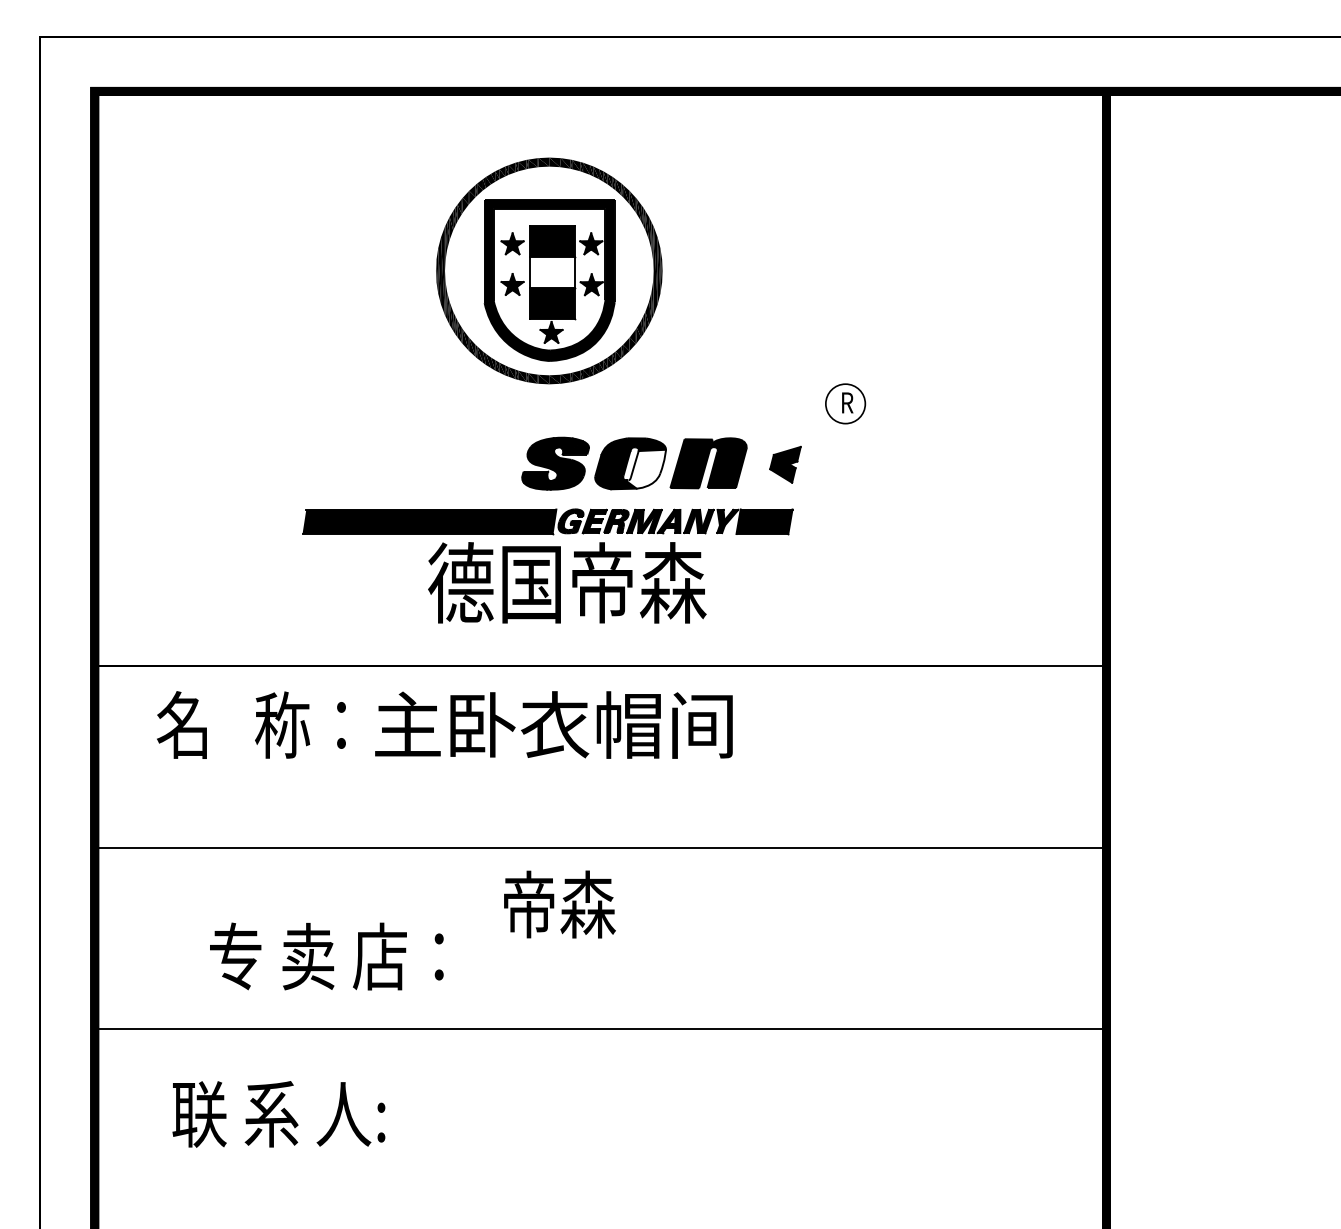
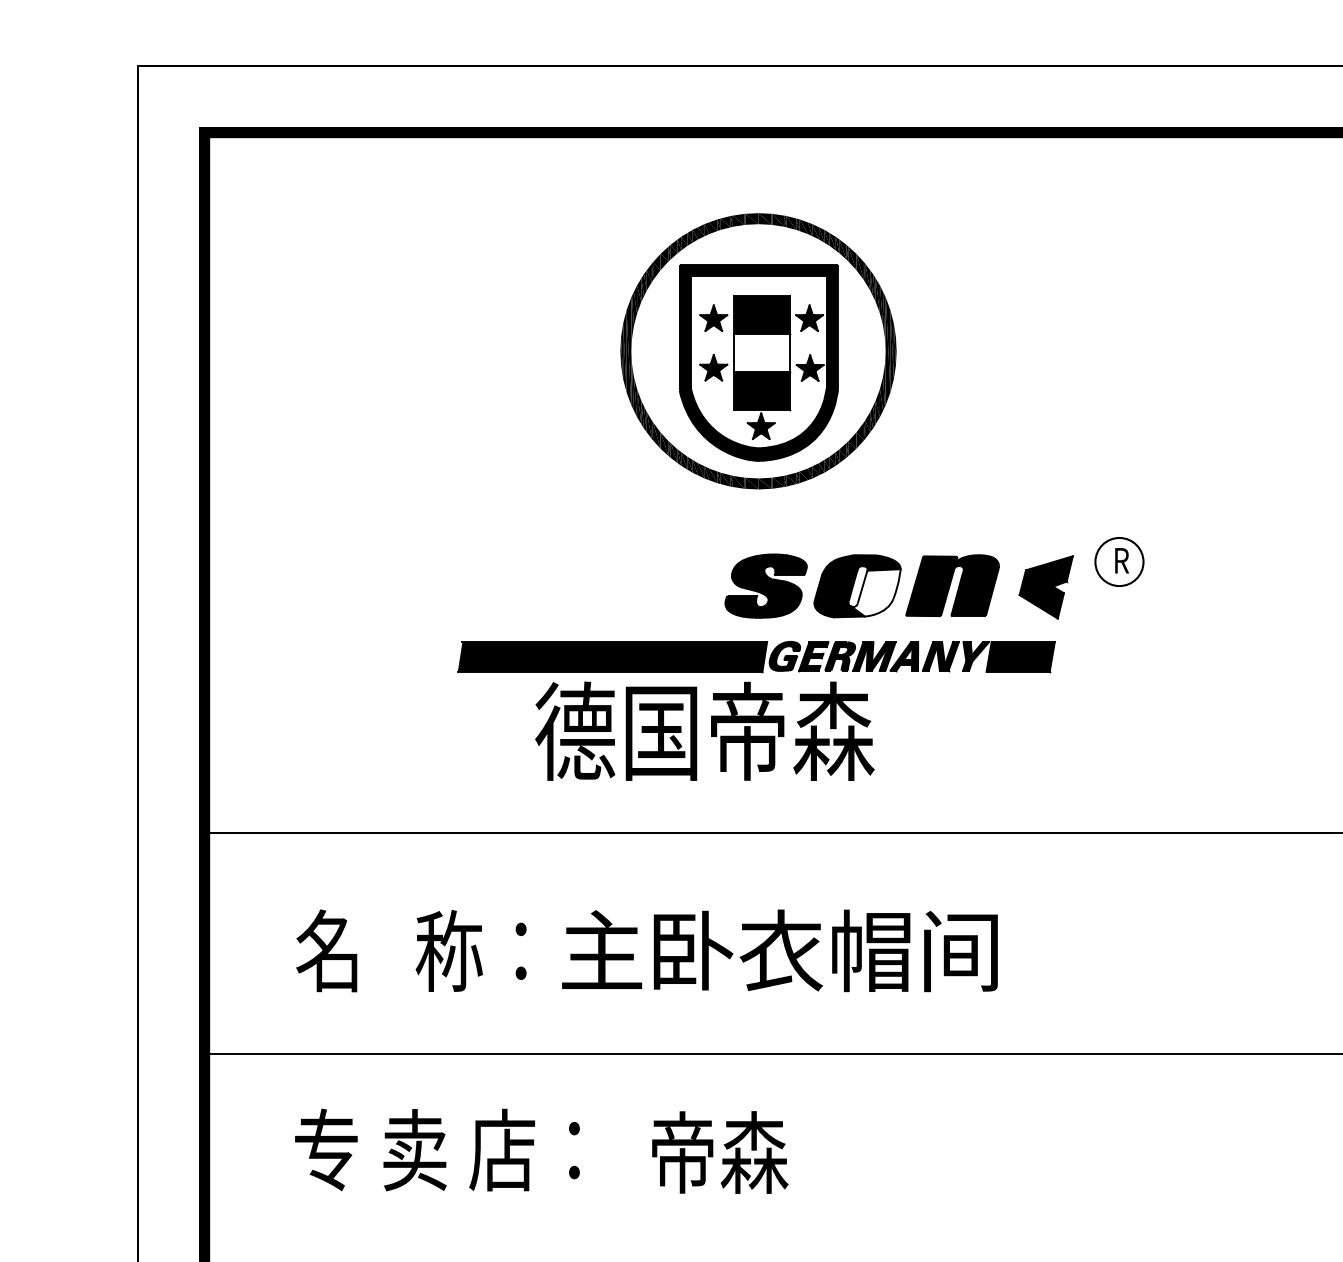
text: (845, 403) -> (1119, 561), moved
part: (785, 464) -> (1046, 587), size x1.43
text: (567, 582) -> (705, 730), moved
text: (444, 724) -> (646, 950), moved
text: (559, 904) -> (719, 1152), moved
text: (326, 956) -> (437, 1150), moved

